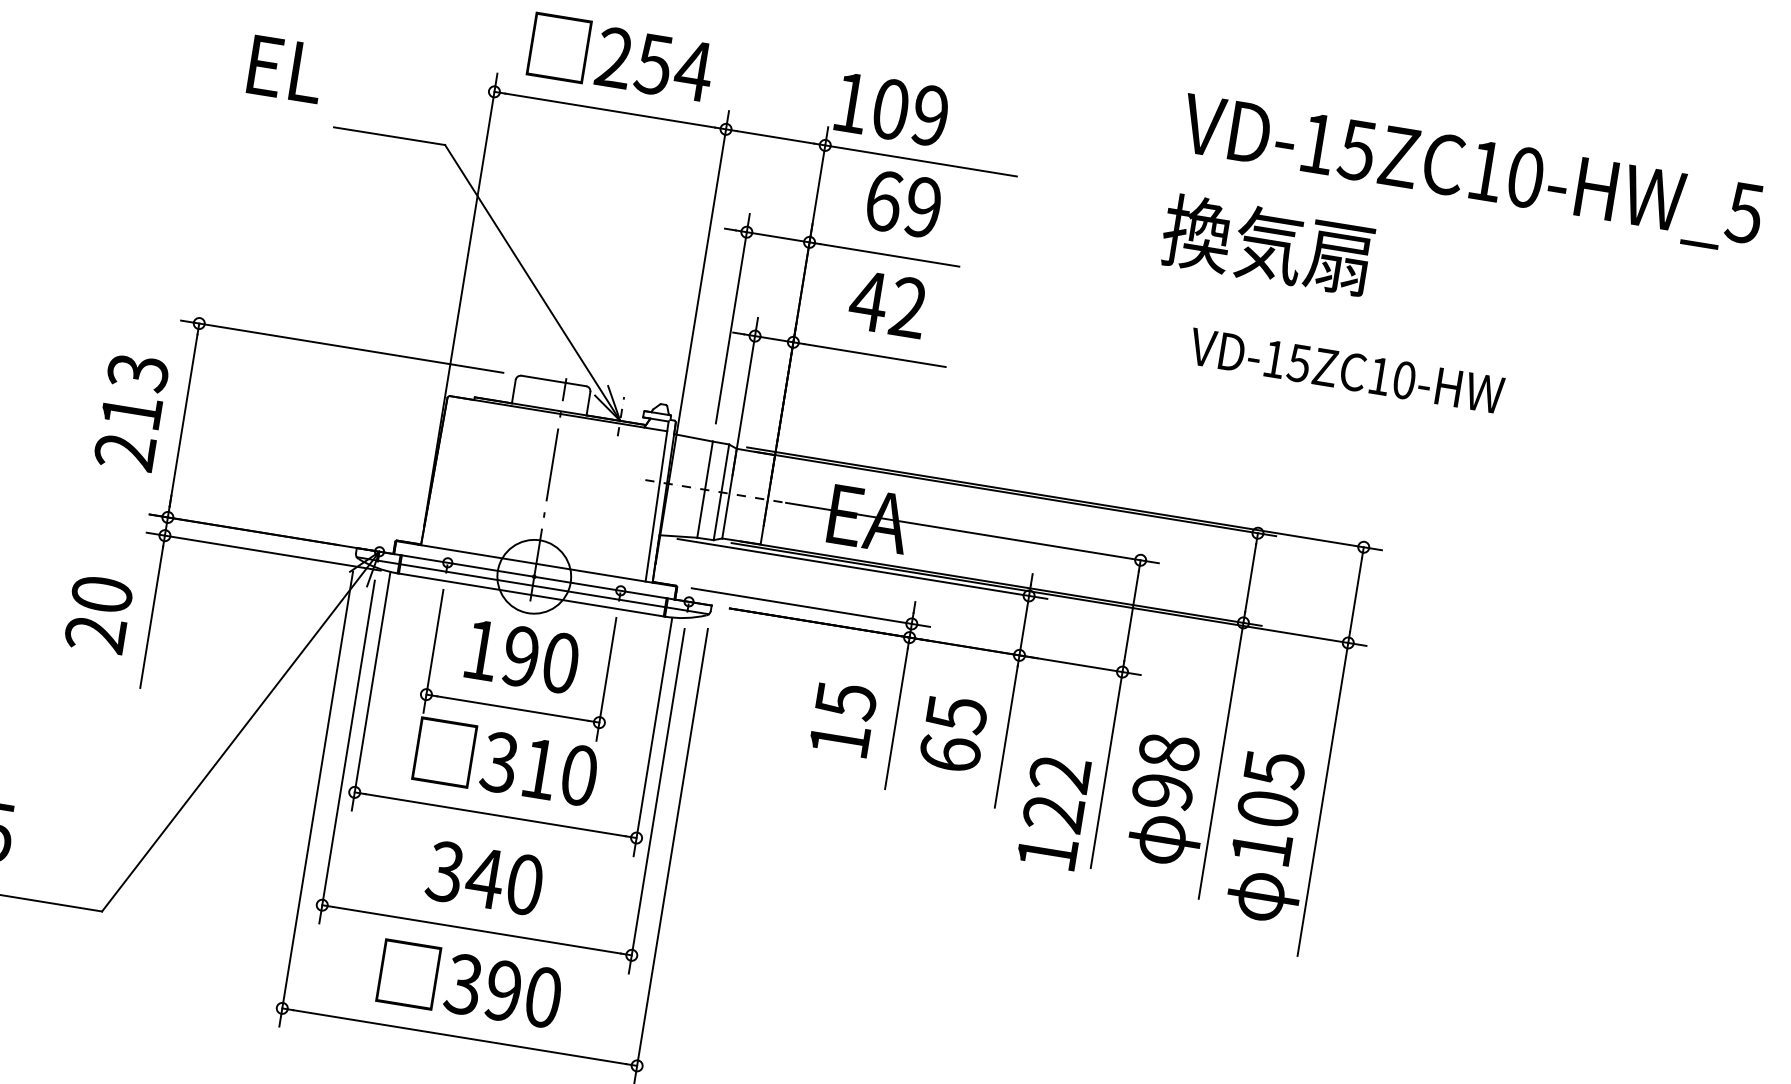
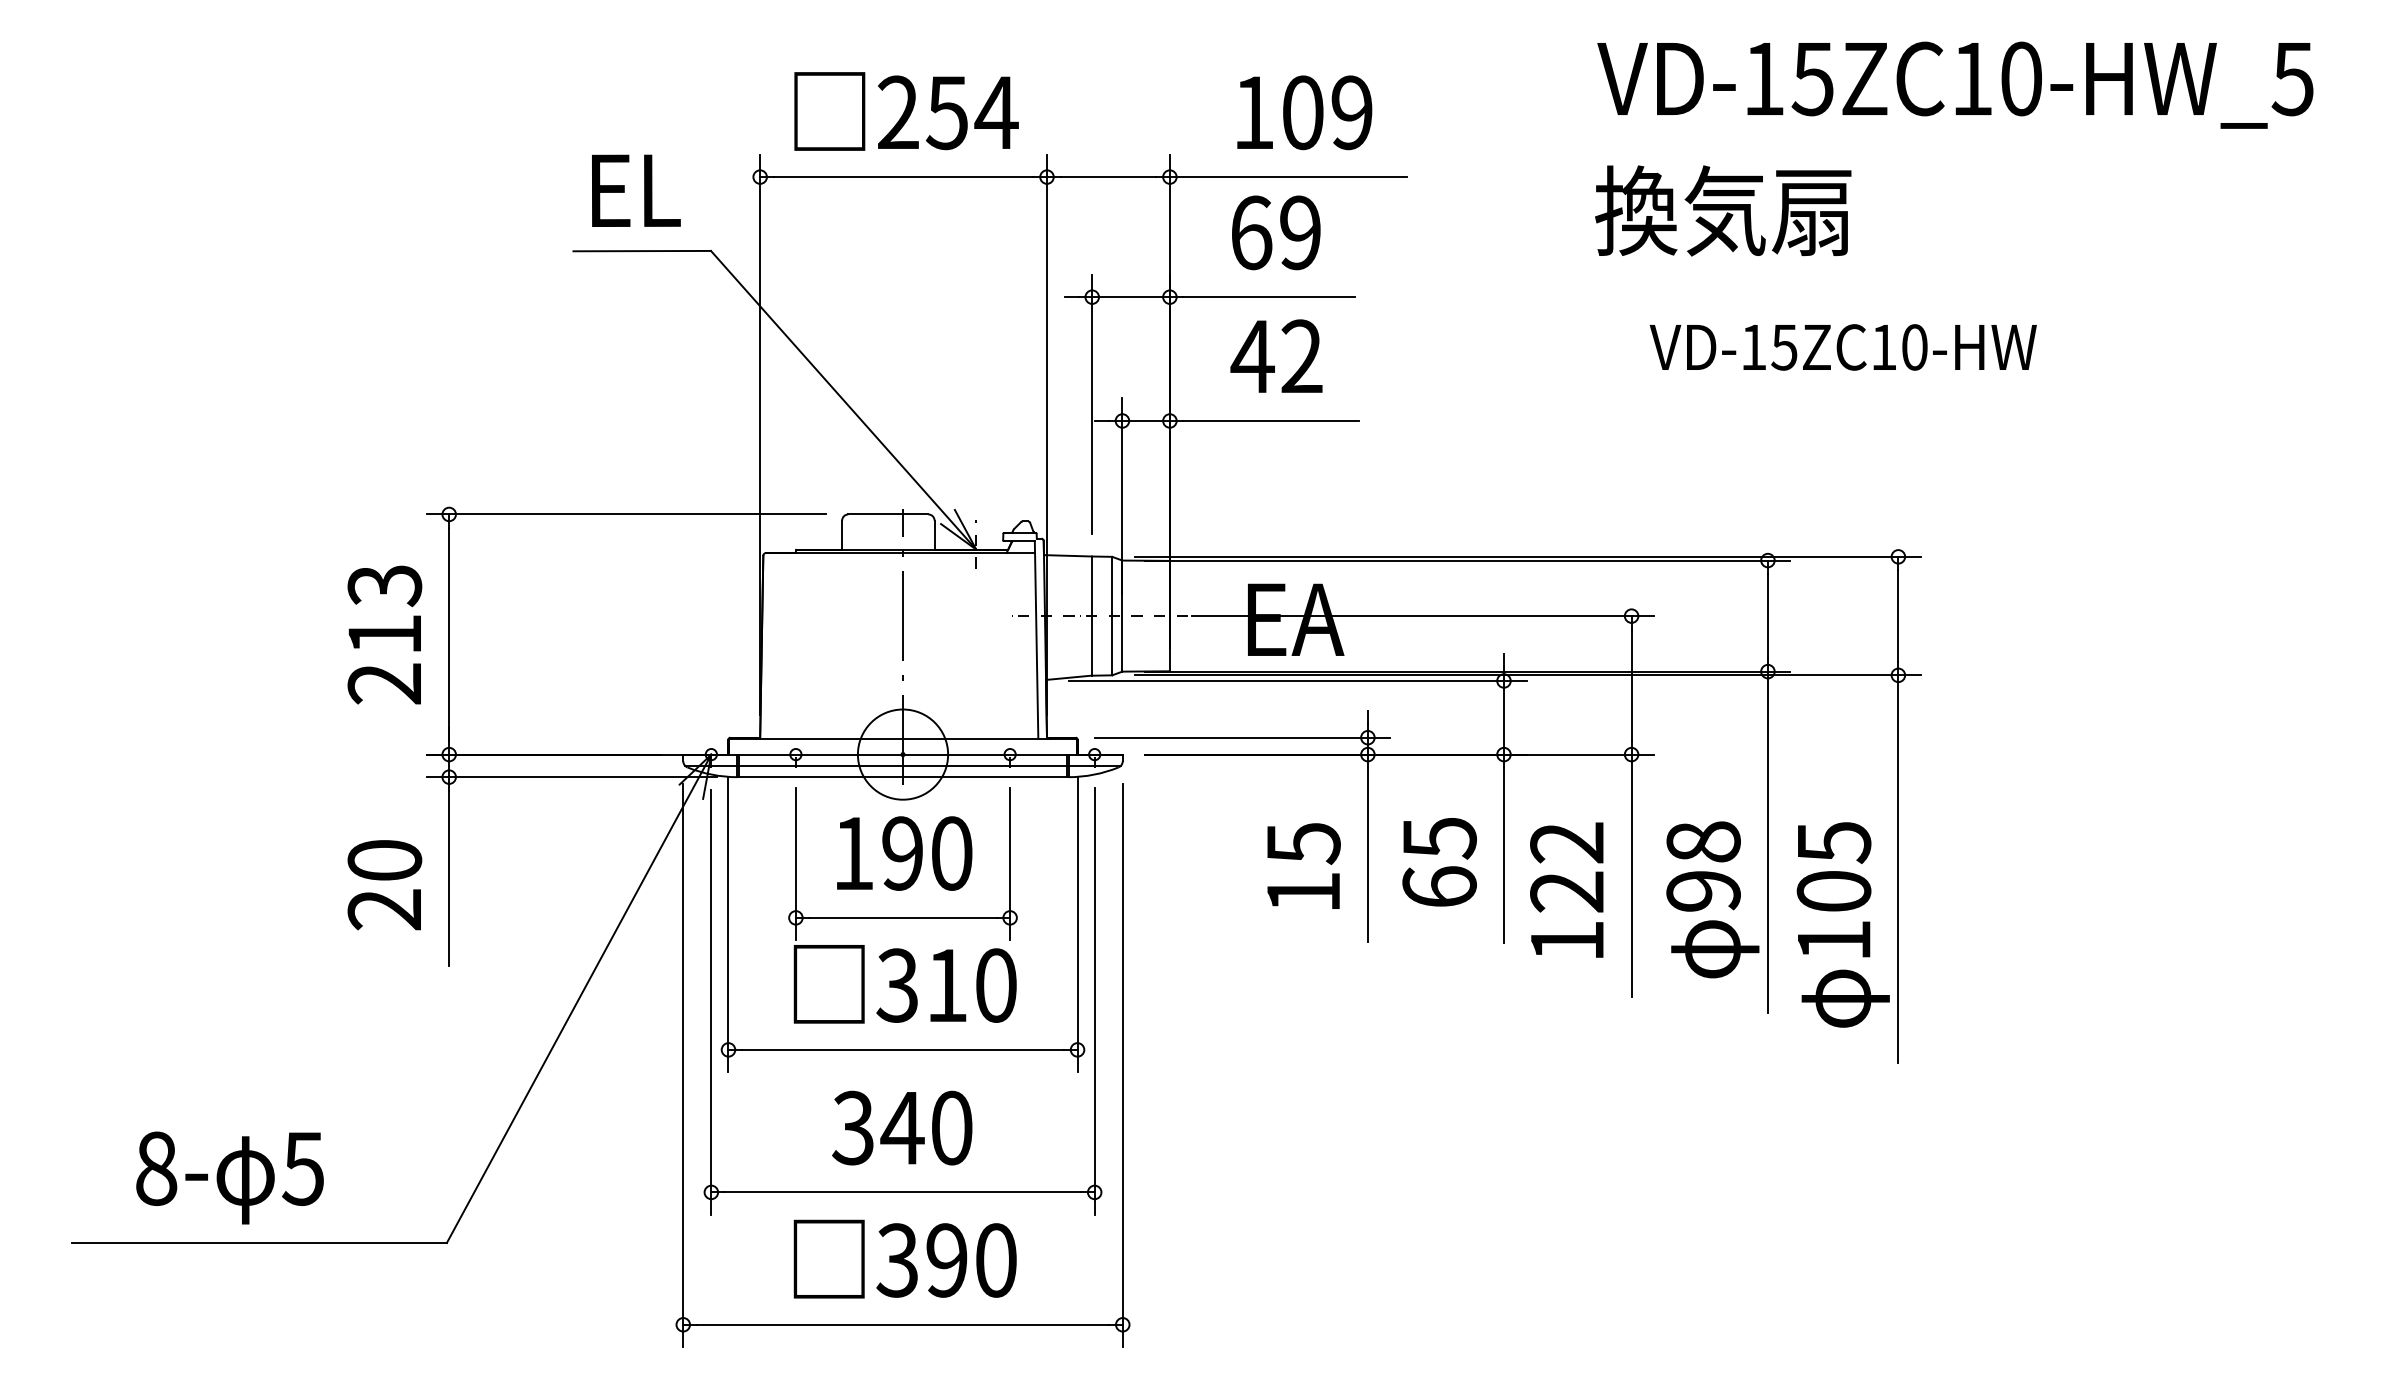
text: (286, 69) -> (636, 190), moved
text: (892, 109) -> (1304, 112), moved
text: (1053, 811) -> (1566, 889), moved

